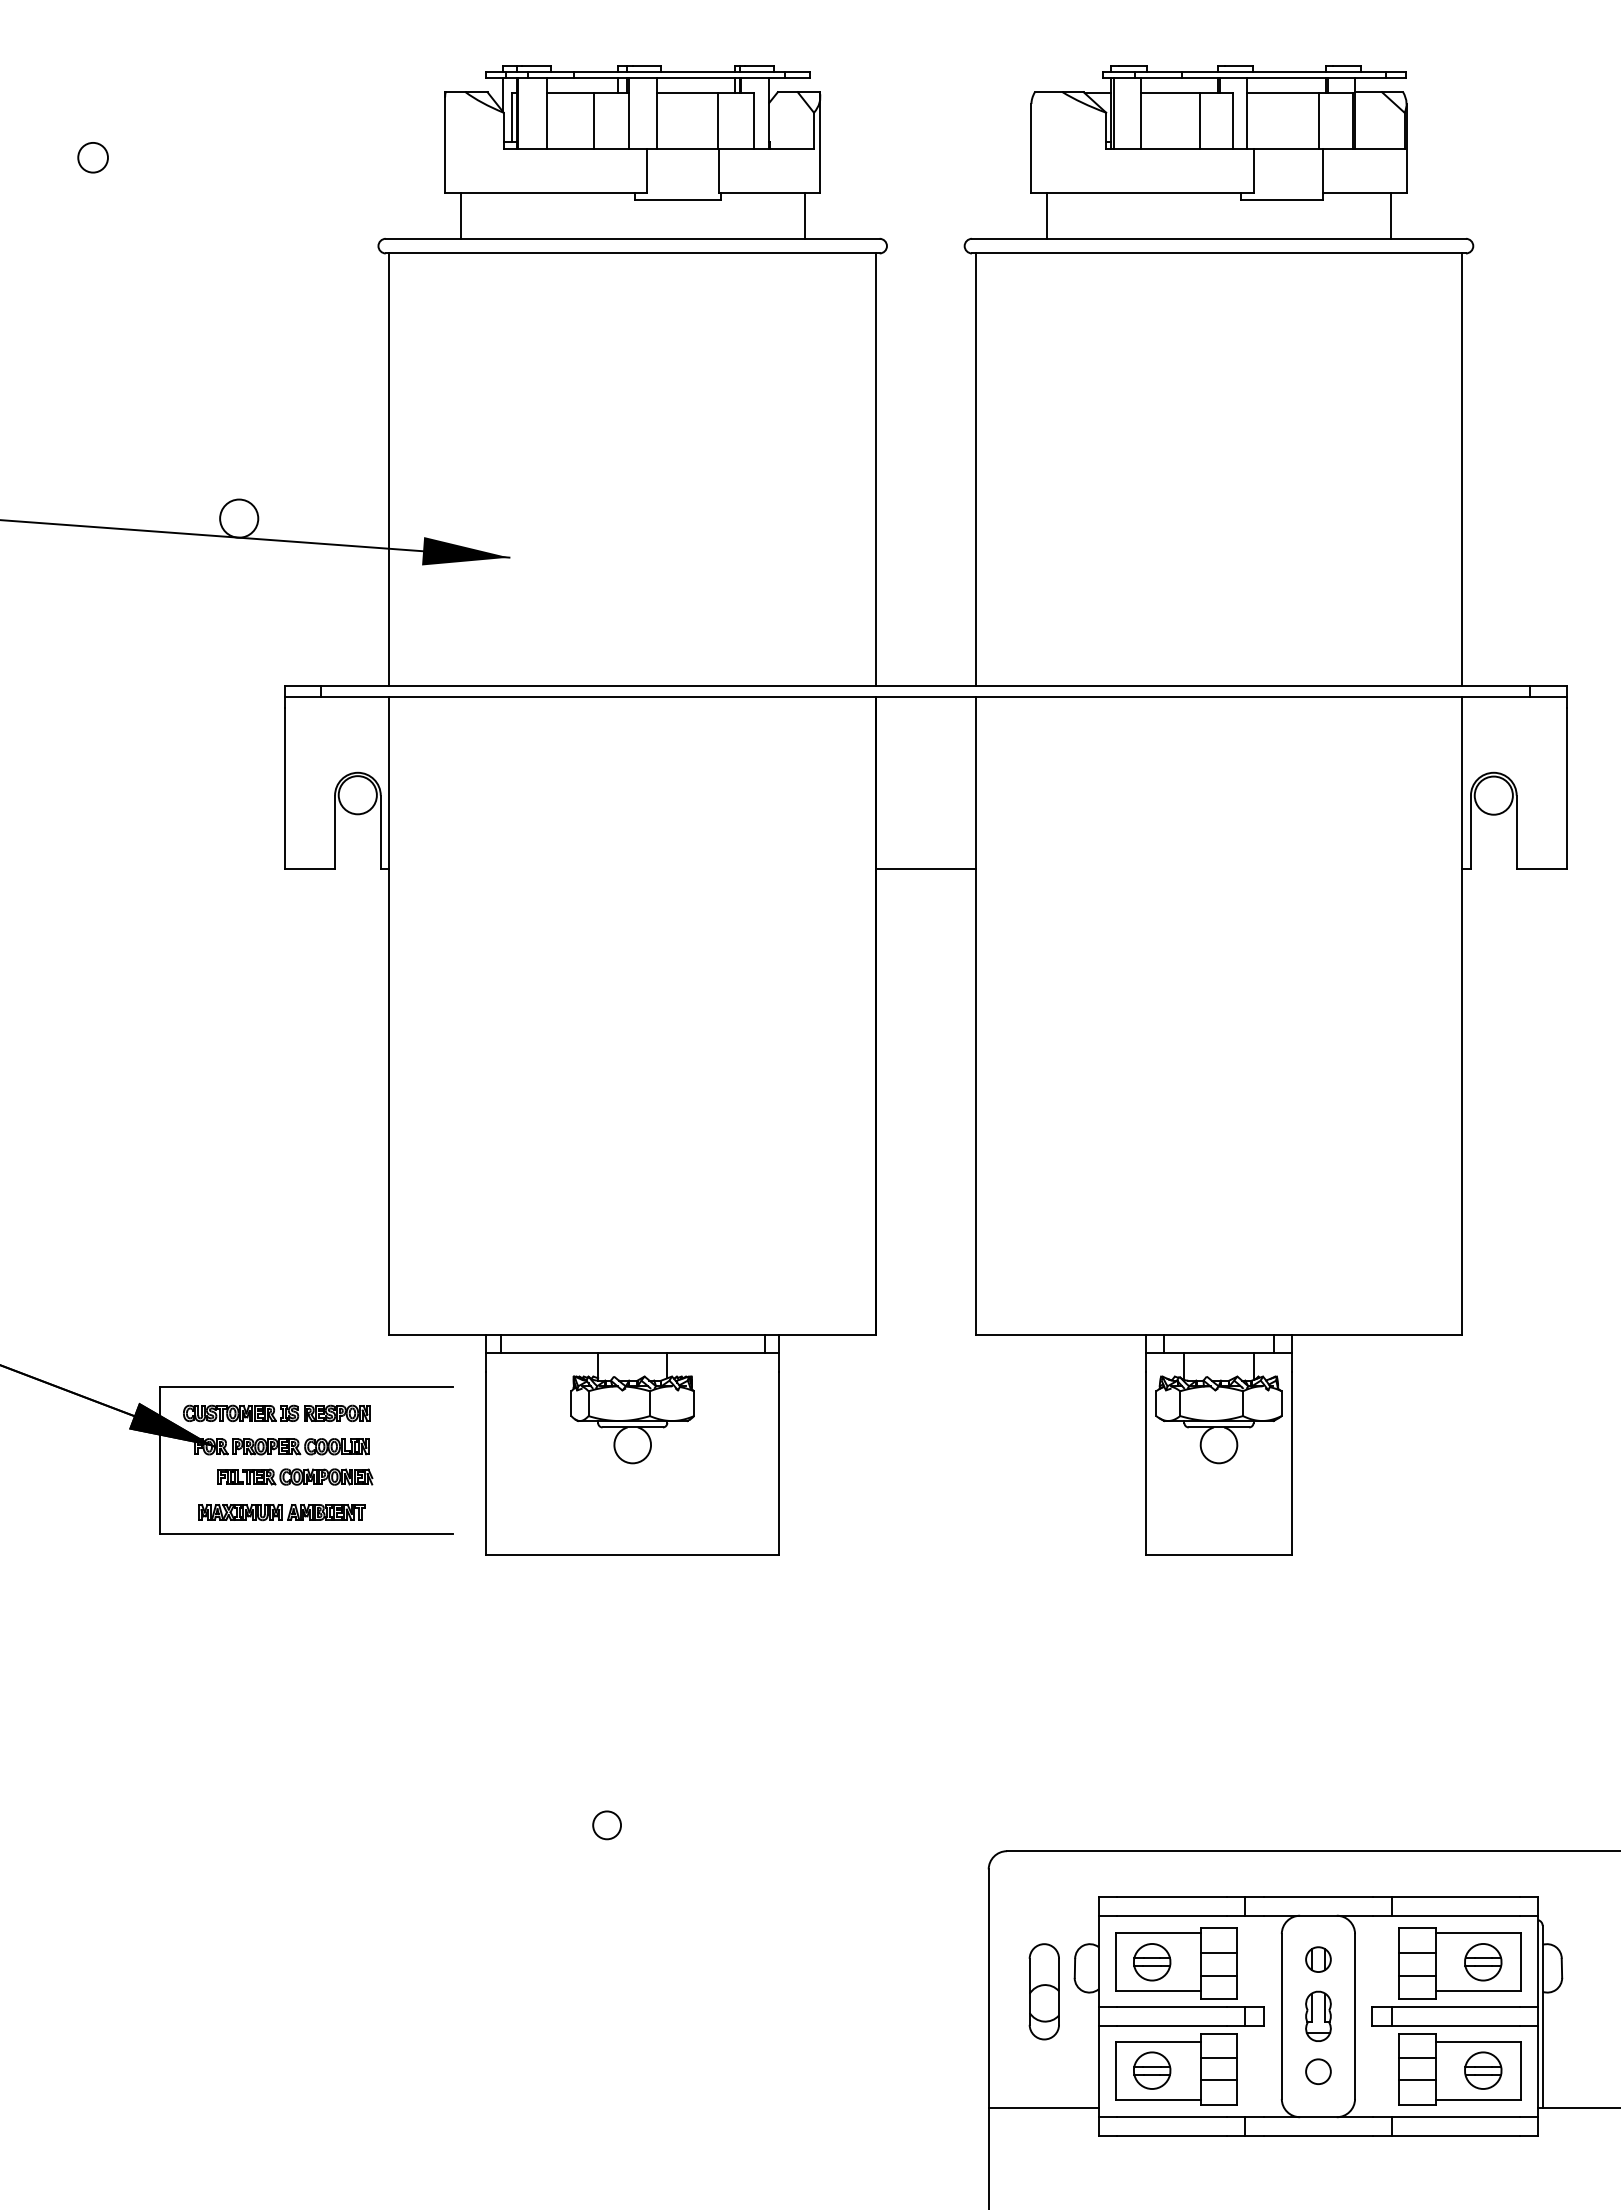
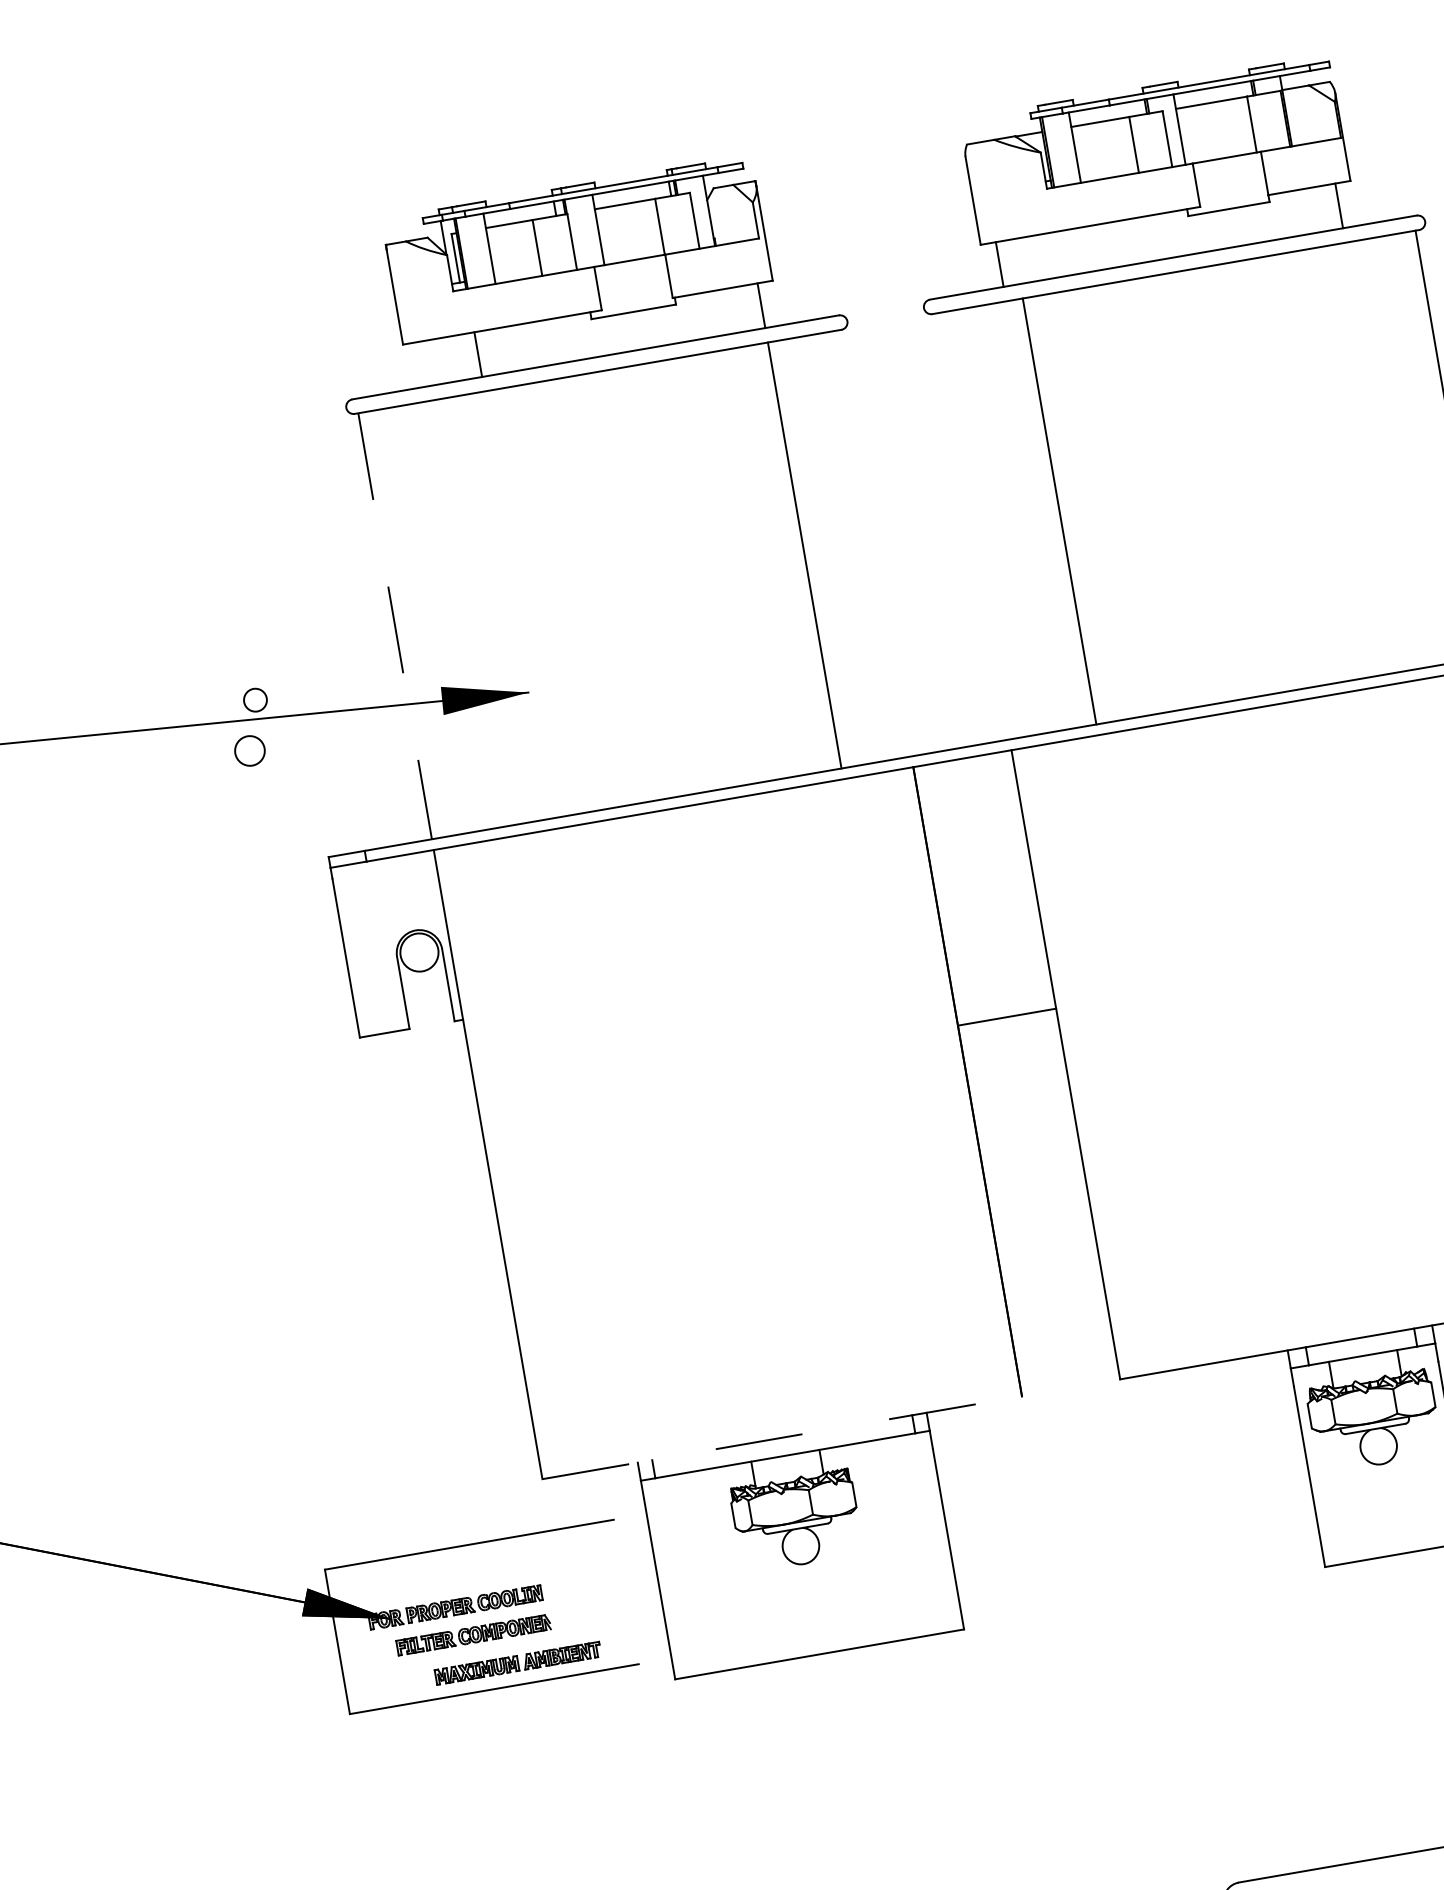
circle: (92, 157) -> (249, 750), moved
line: (460, 215) -> (478, 354), moved
line: (876, 469) -> (805, 555), moved
line: (975, 469) -> (1059, 511), moved
line: (389, 470) -> (395, 627), solid -> dashed
circle: (239, 518) -> (255, 699), size x0.6
line: (925, 868) -> (1006, 1016), moved
line: (633, 1335) -> (783, 1438), solid -> dashed
part: (276, 1413) -> (444, 1575), removed
part: (281, 1512) -> (517, 1663), moved

